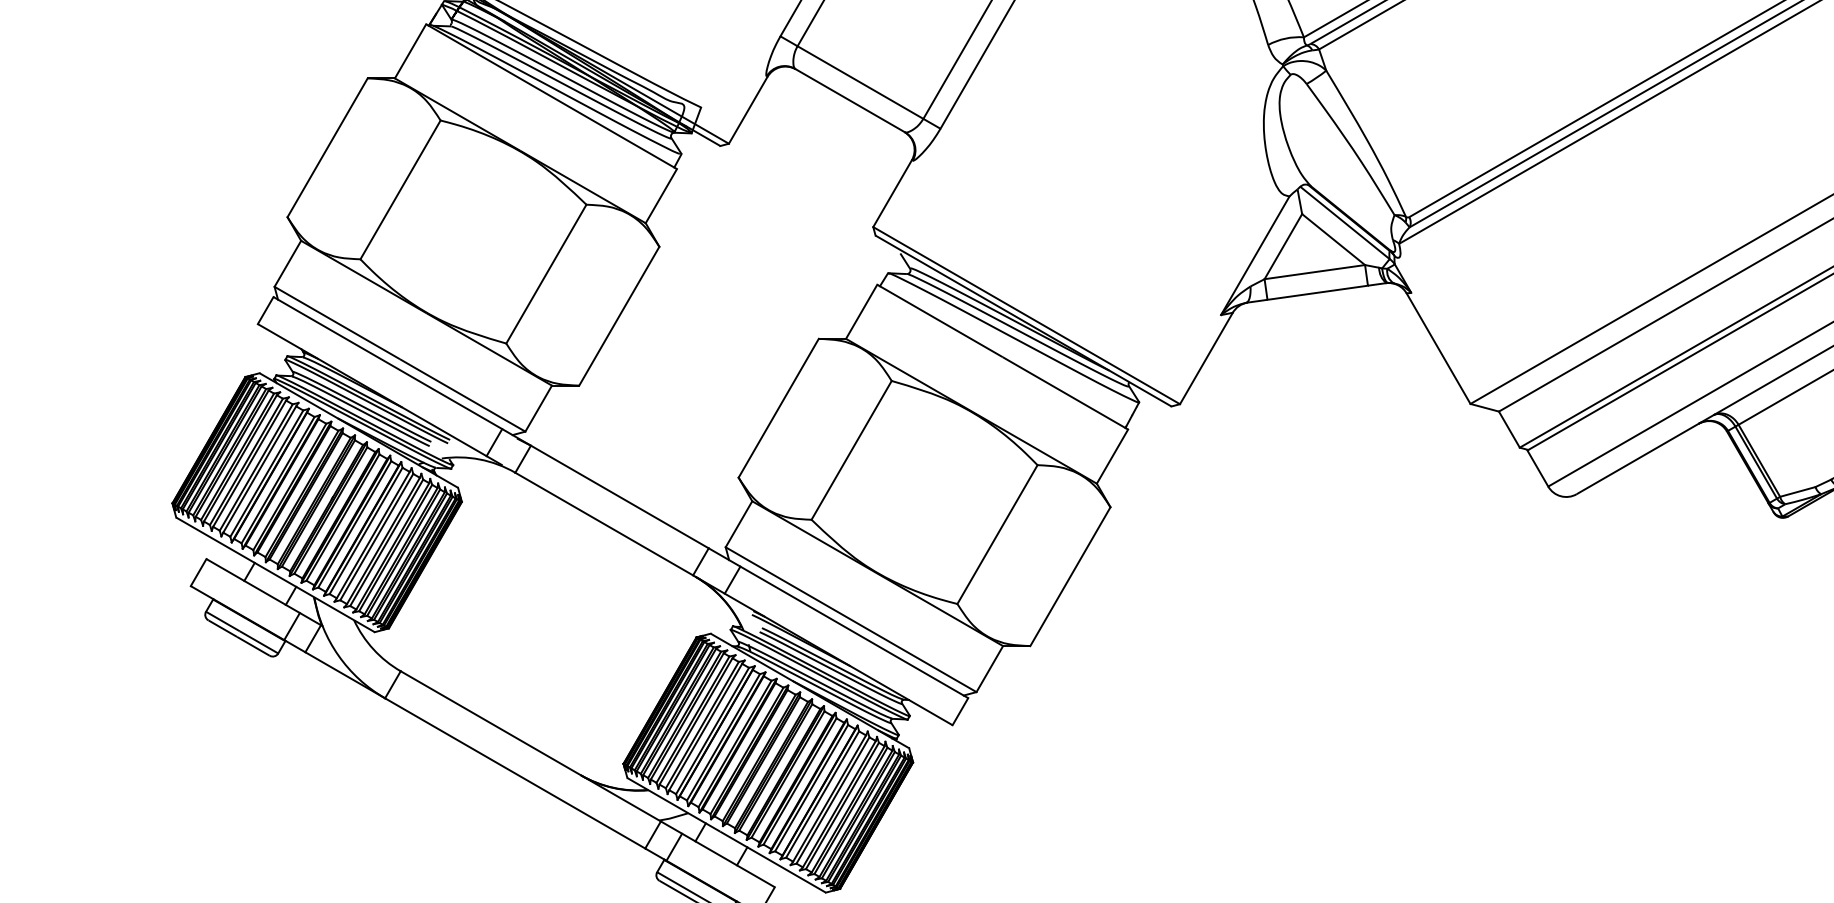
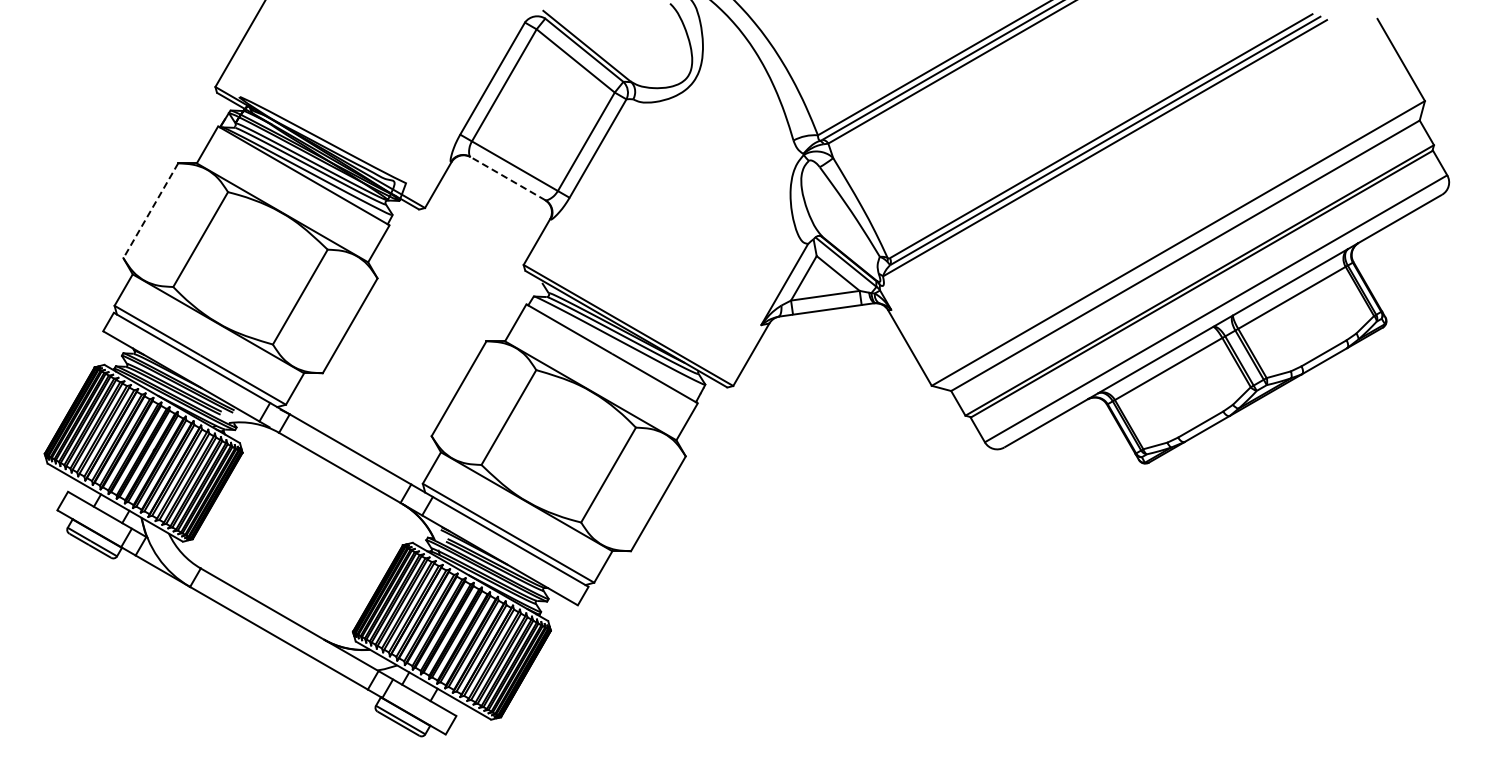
line: (849, 100) -> (507, 178), solid -> dashed
line: (327, 147) -> (150, 210), solid -> dashed

